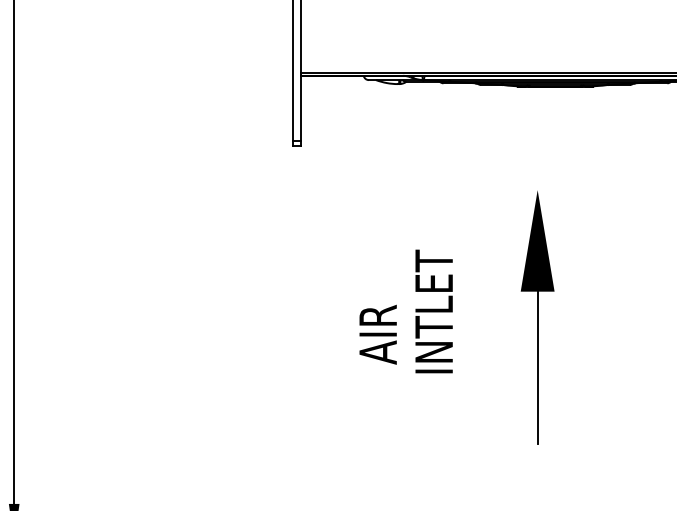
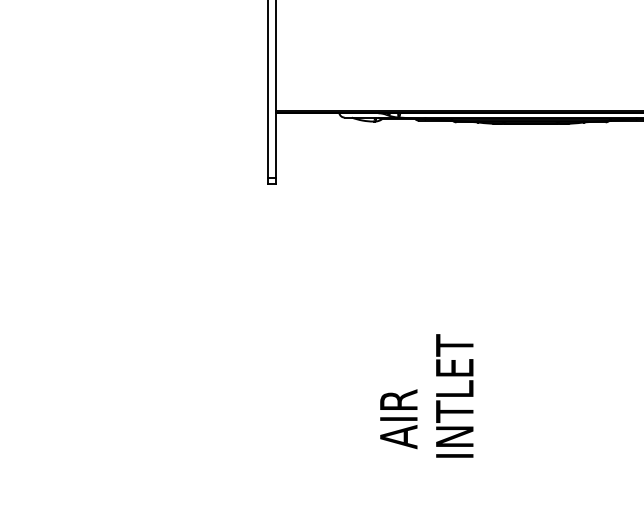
text: (405, 311) -> (426, 395), moved
part: (537, 317) -> (513, 354), removed

